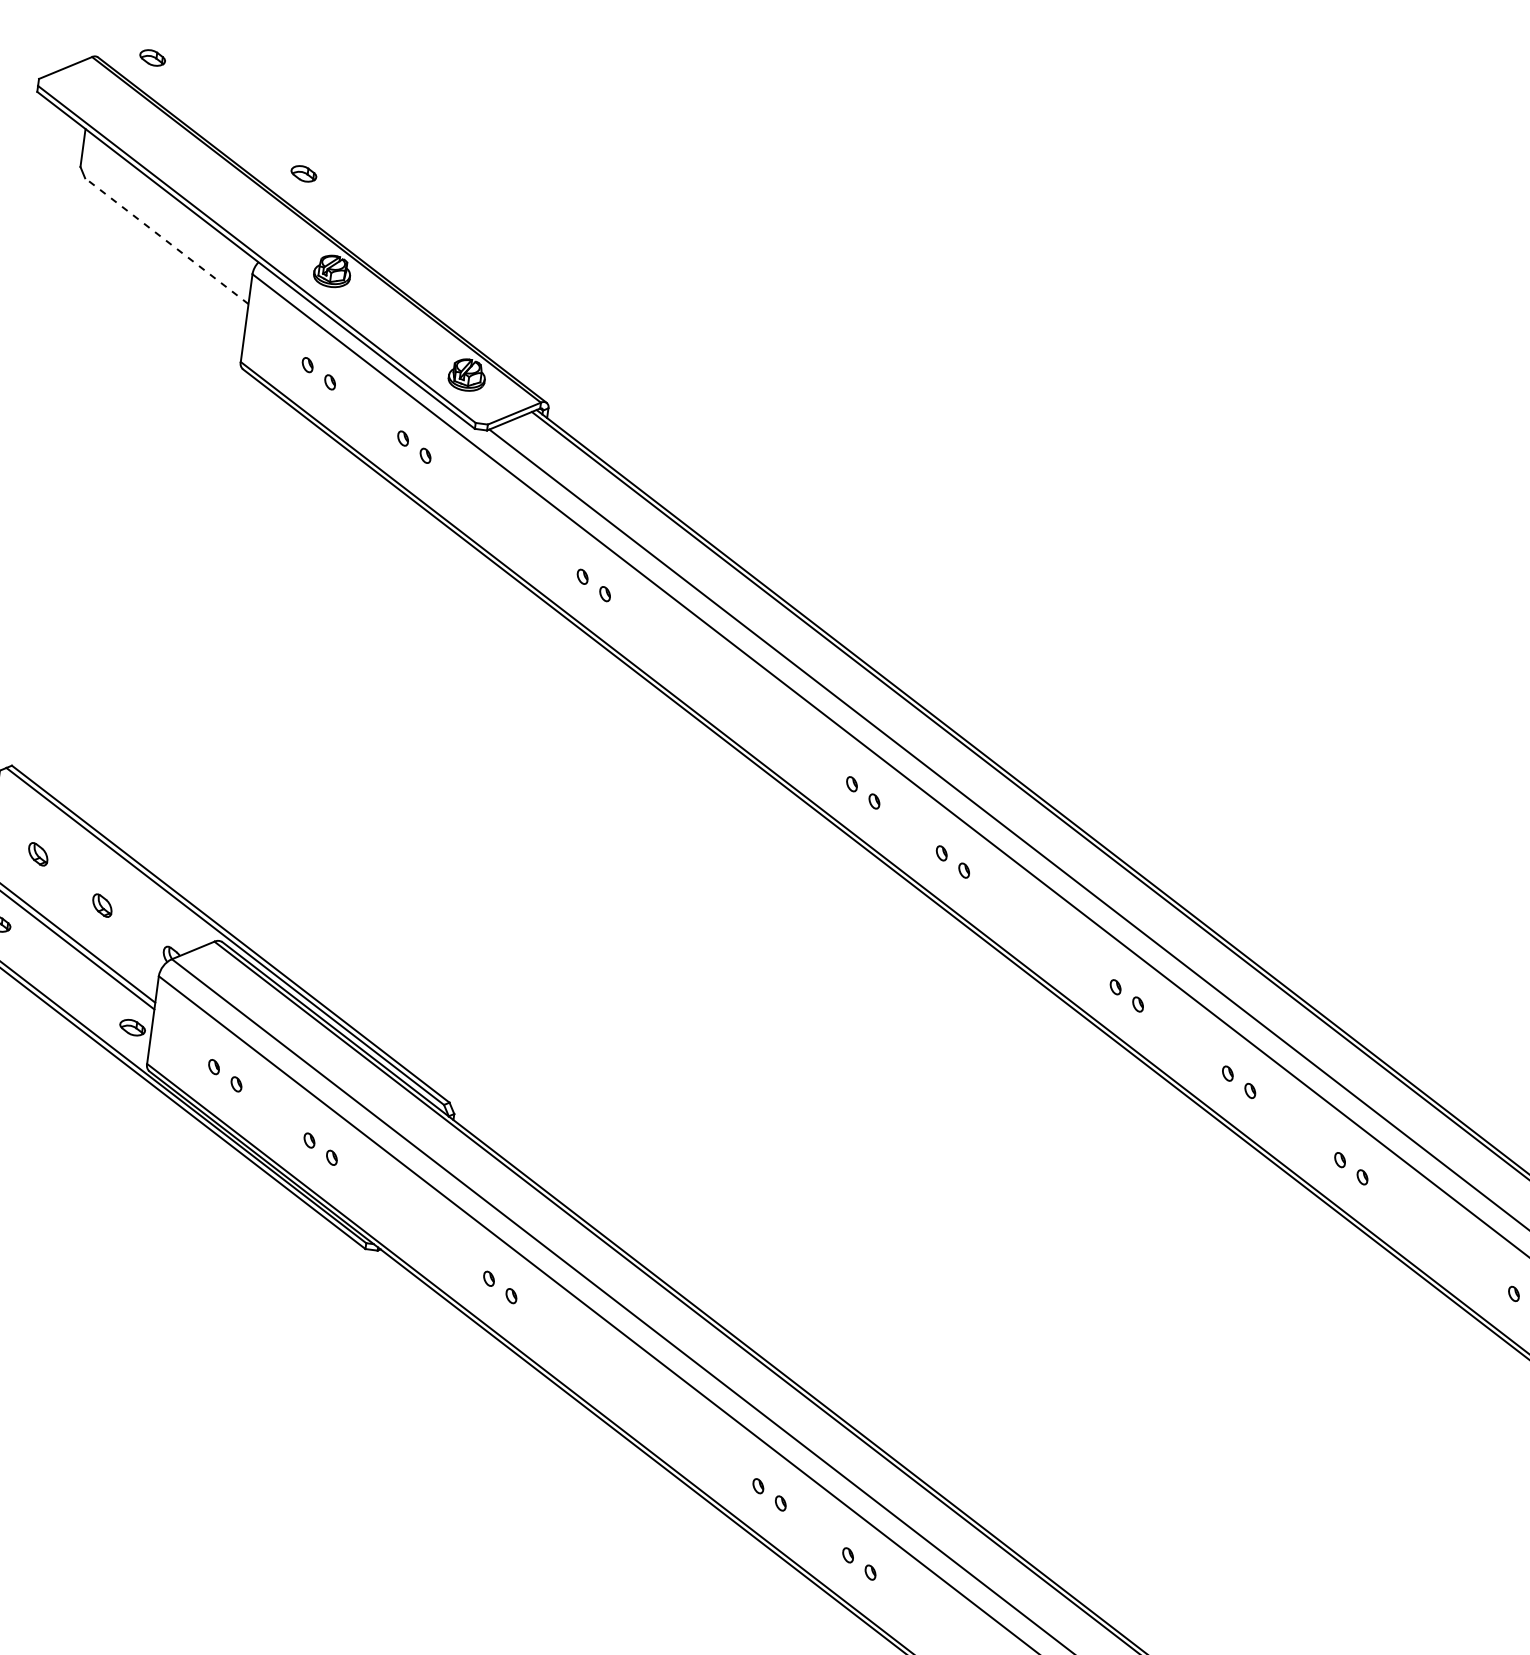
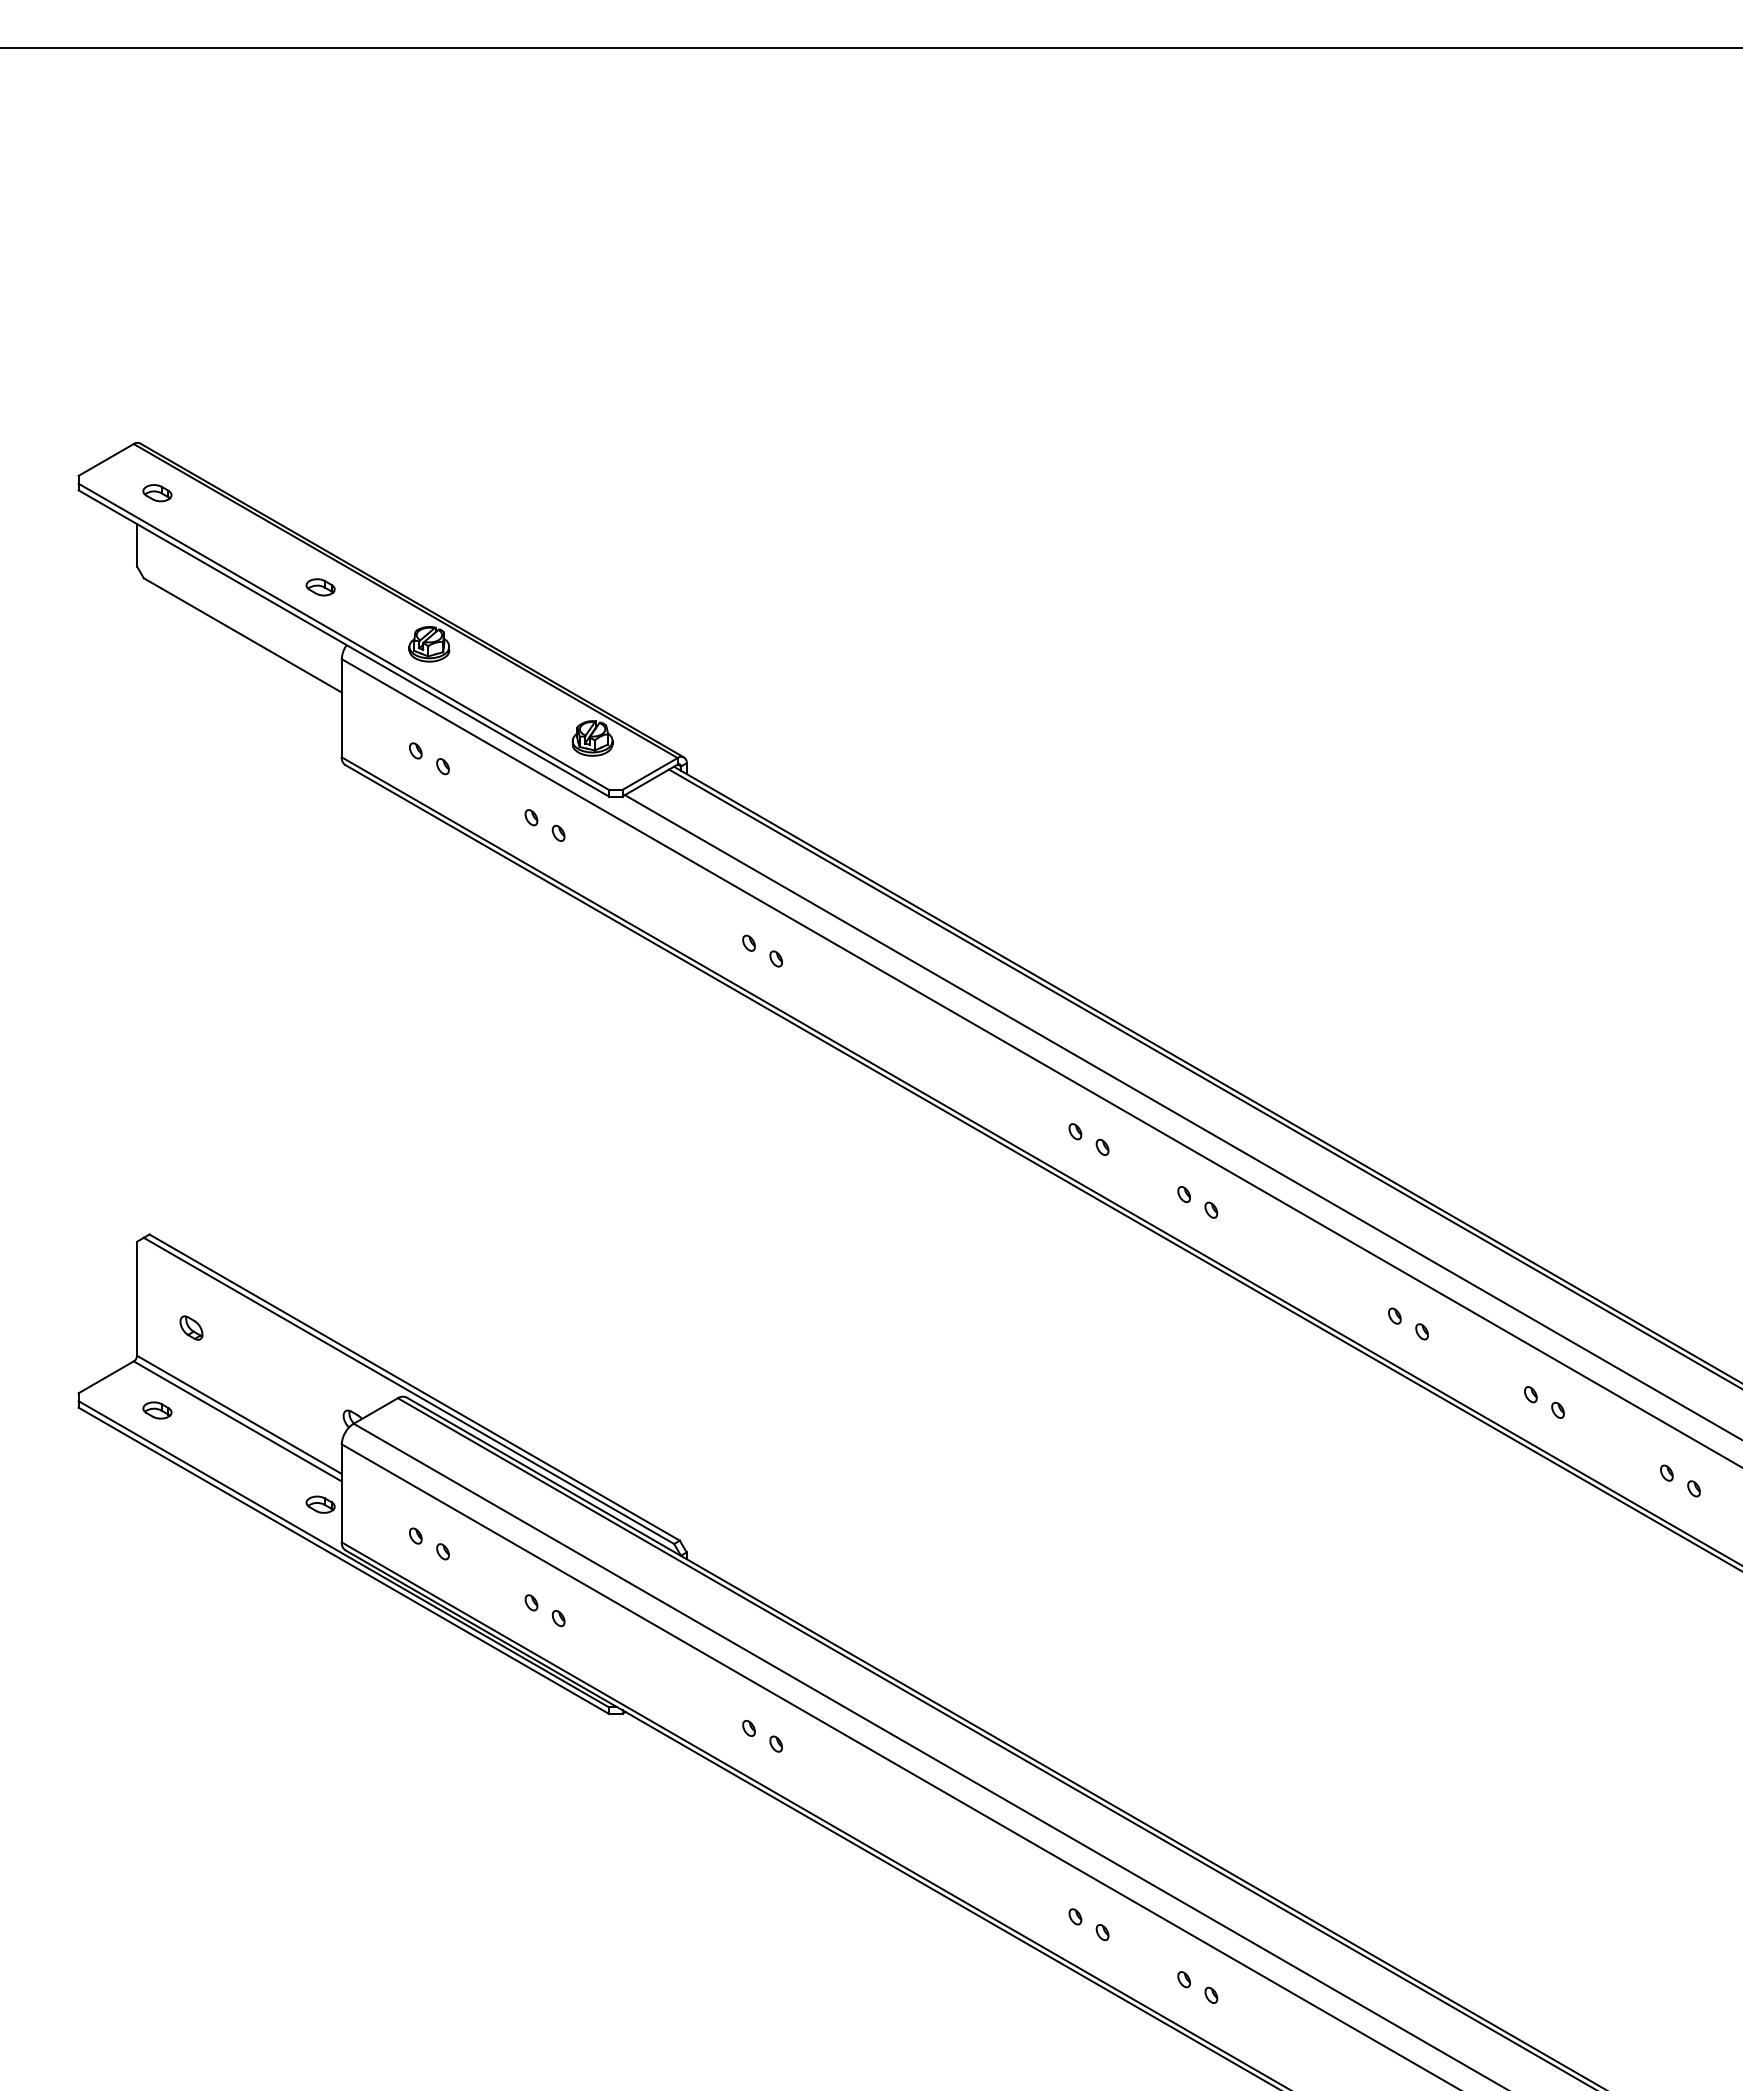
part: (152, 58) -> (157, 493), moved
part: (303, 173) -> (320, 587), moved
line: (166, 241) -> (242, 635), dashed -> solid
part: (102, 905) -> (269, 1374), removed

